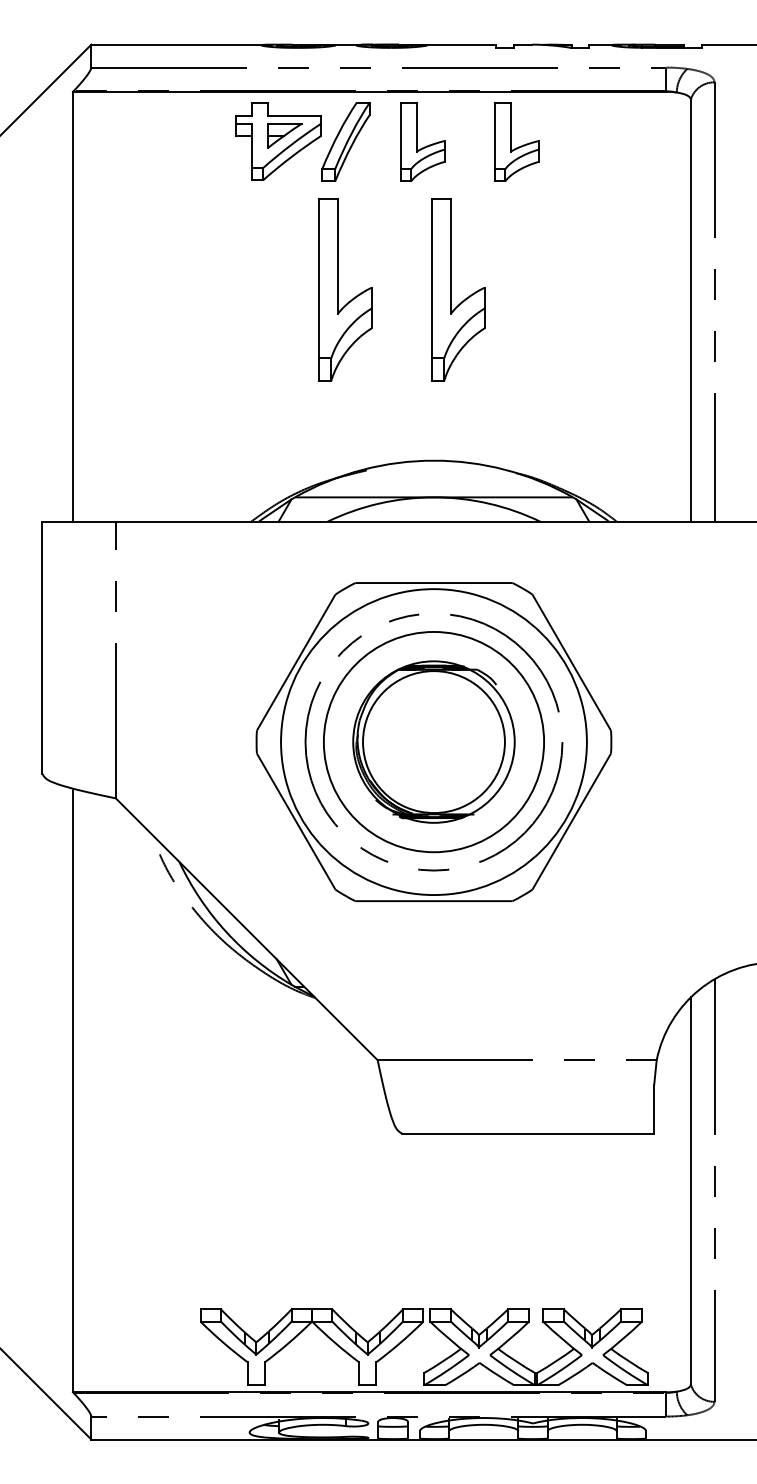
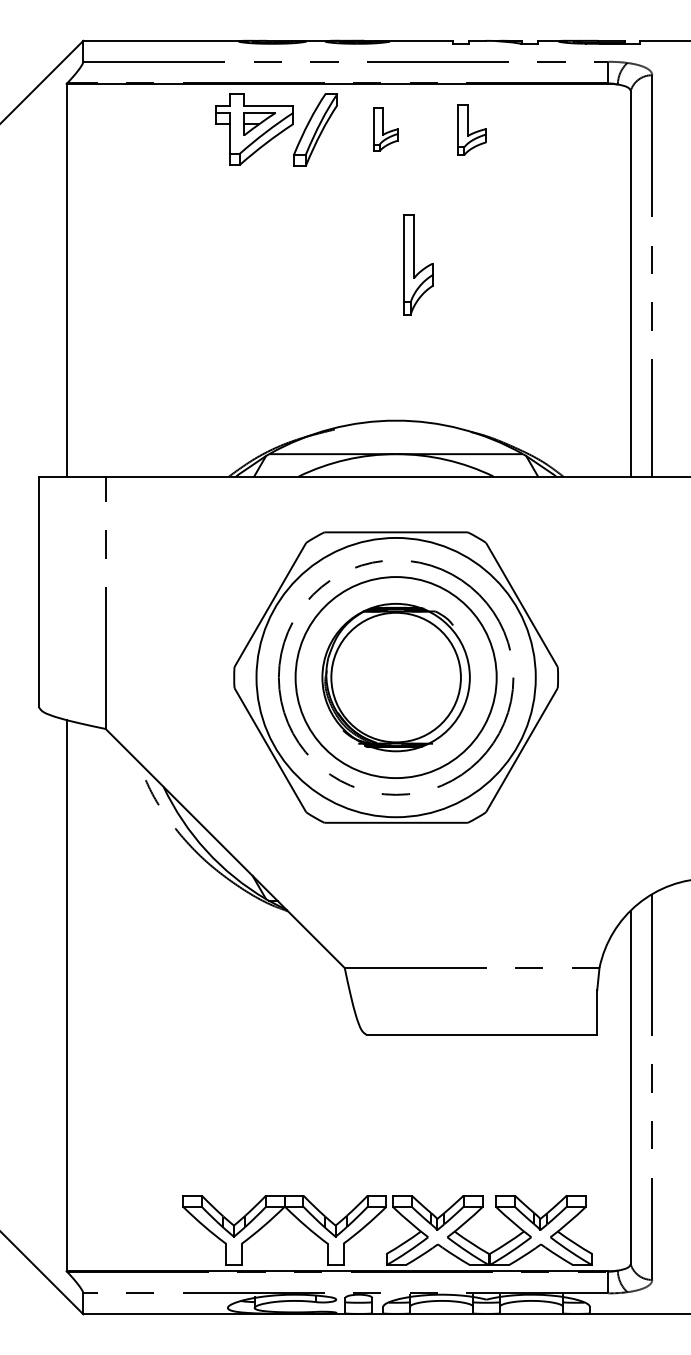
part: (422, 141) -> (385, 129), size x0.6
part: (516, 141) -> (471, 129), size x0.7
part: (344, 289) -> (314, 264), removed
part: (458, 289) -> (418, 264), size x0.6

